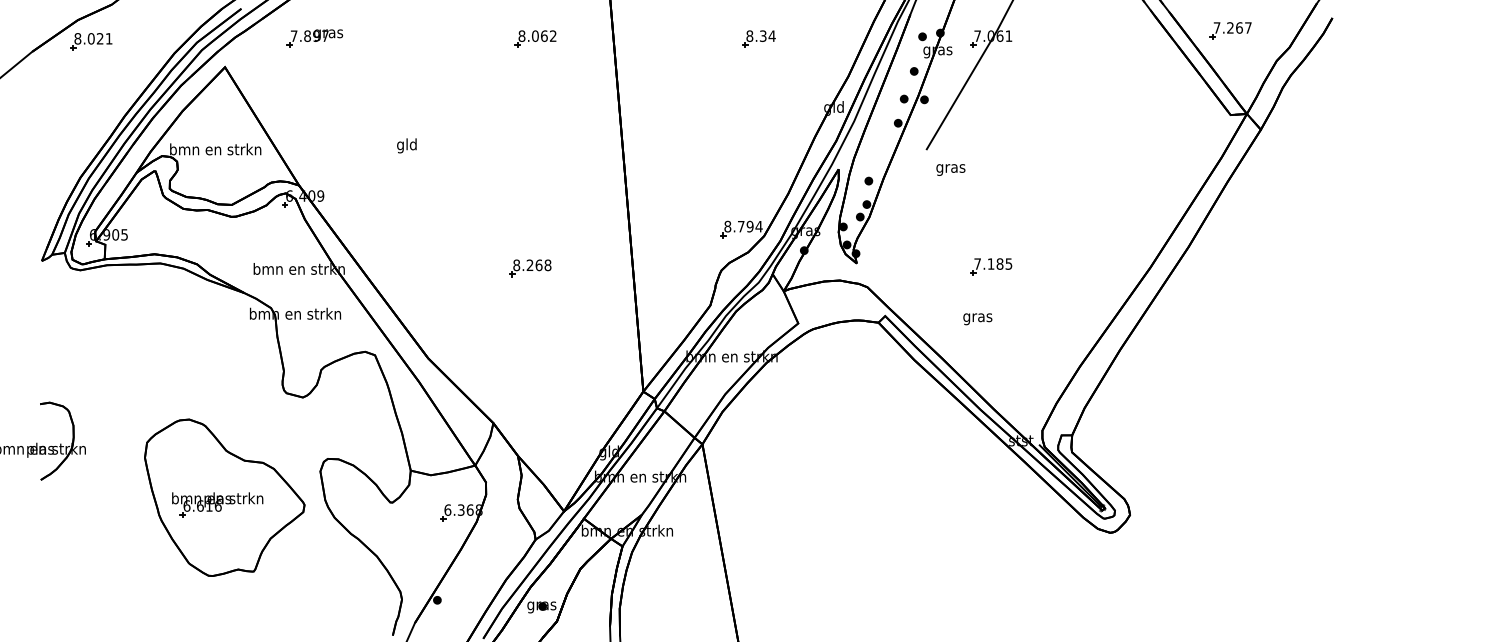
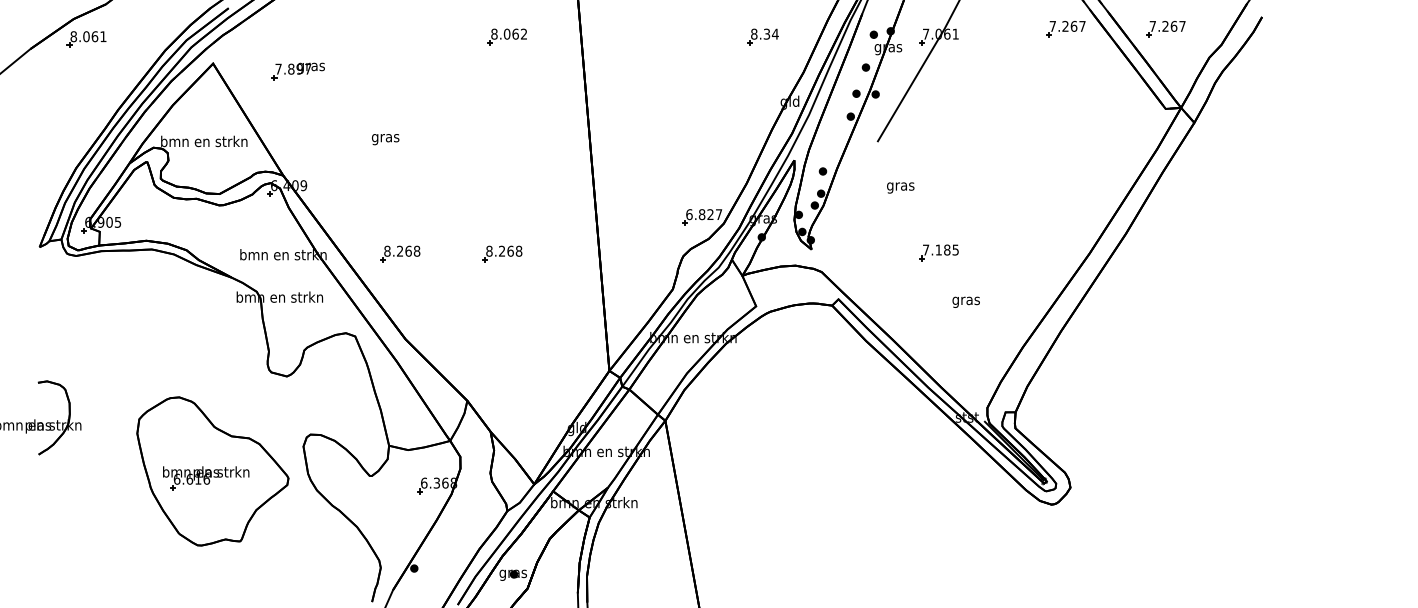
part: (1124, 31) -> (1065, 29), added
text: (99, 38) -> (94, 36), 8.021 -> 8.061
part: (314, 38) -> (297, 71), moved
part: (758, 38) -> (762, 36), moved
text: (406, 146) -> (385, 138), gld -> gras
text: (950, 169) -> (900, 187), moved
text: (743, 226) -> (704, 214), 8.794 -> 6.827
part: (422, 267) -> (400, 253), added
text: (977, 318) -> (965, 301), moved

